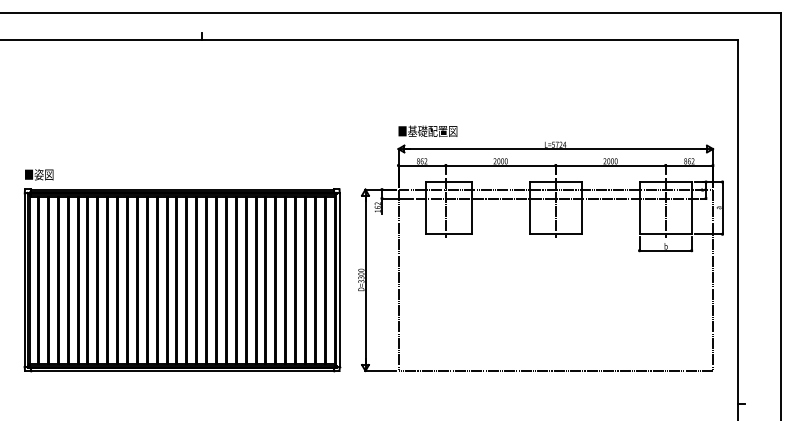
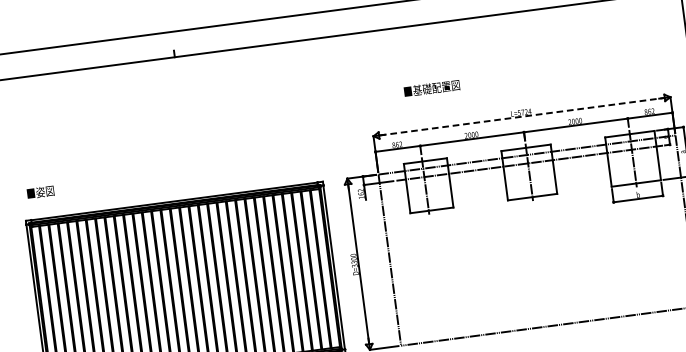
text: (427, 130) -> (431, 87), moved
line: (556, 149) -> (522, 117), solid -> dashed
text: (39, 174) -> (40, 192), moved

